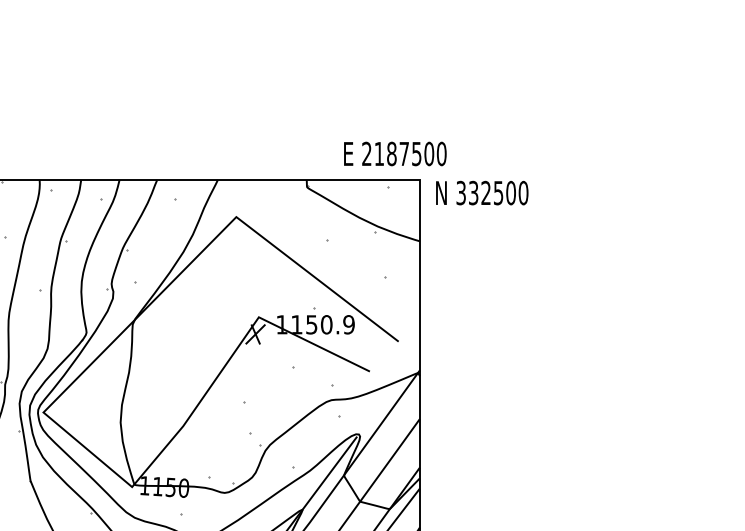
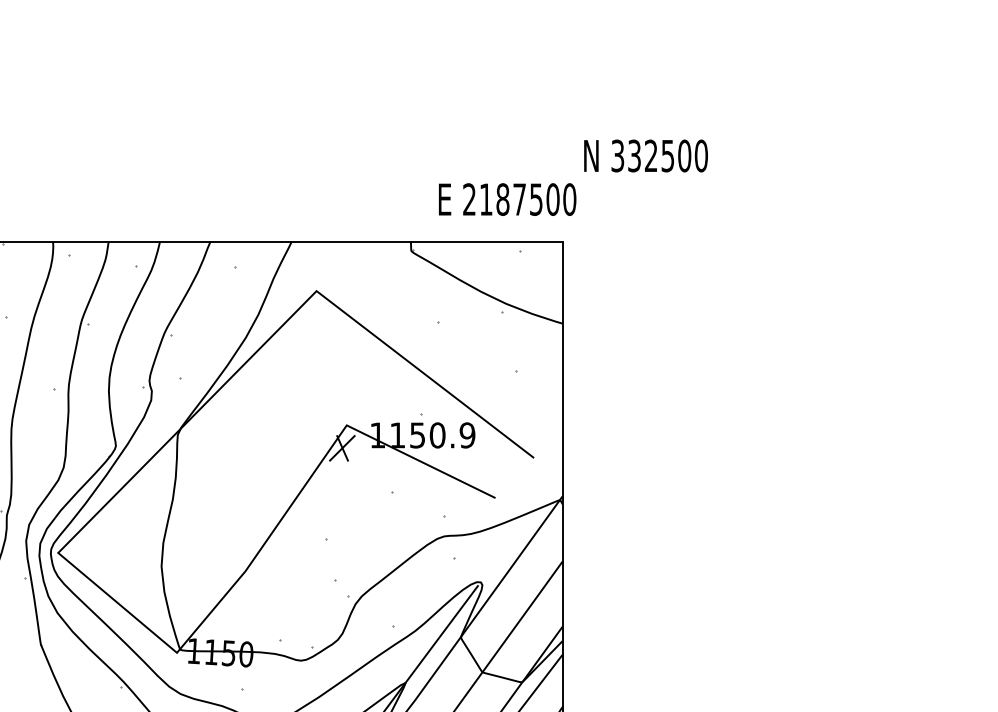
text: (395, 153) -> (507, 199), moved
text: (481, 192) -> (645, 155), moved

